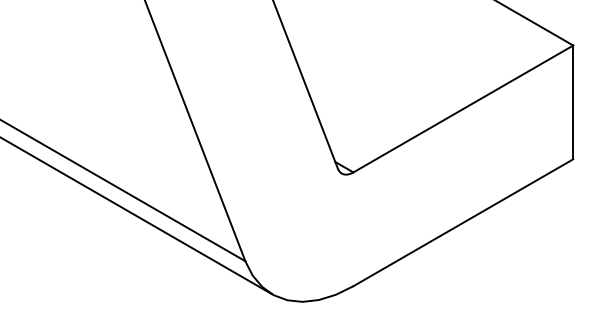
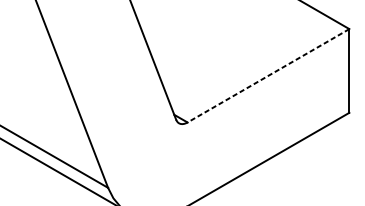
line: (463, 108) -> (268, 75), solid -> dashed

